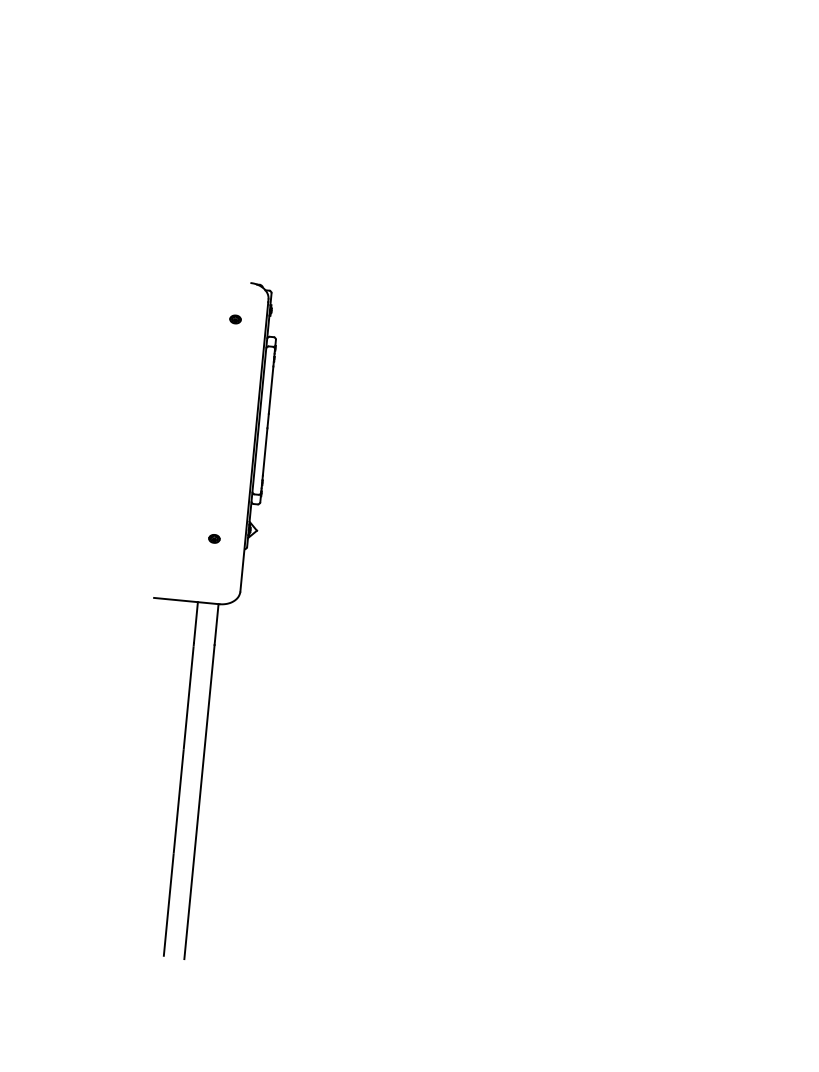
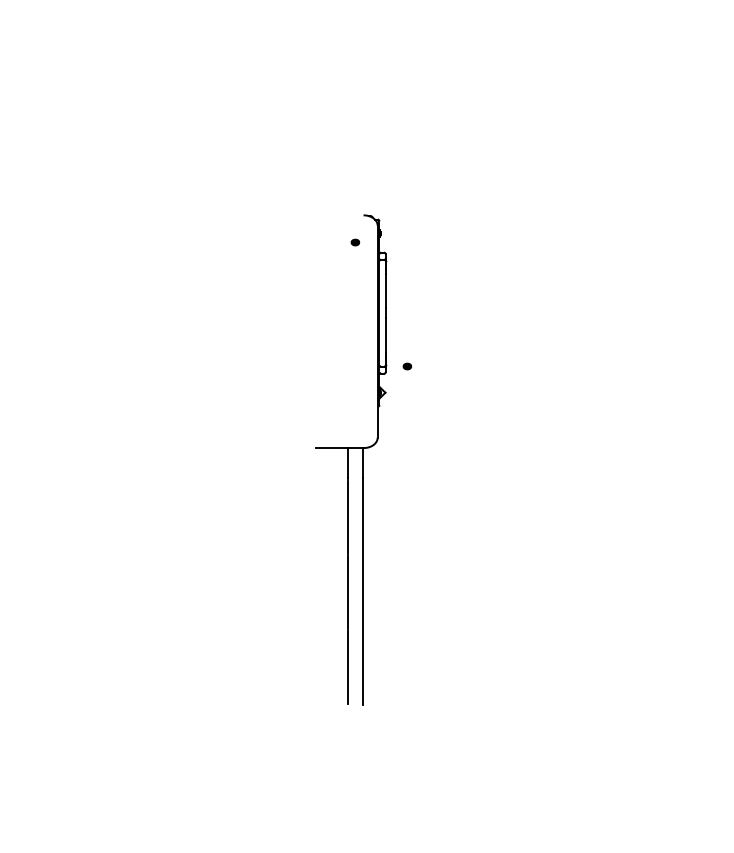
part: (214, 538) -> (407, 366), moved

